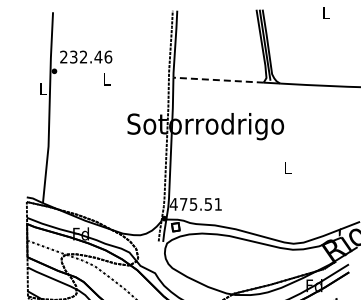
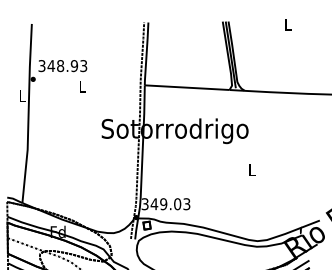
text: (86, 56) -> (63, 65), 232.46 -> 348.93
line: (218, 80) -> (187, 87), dashed -> solid
text: (195, 203) -> (165, 203), 475.51 -> 349.03

